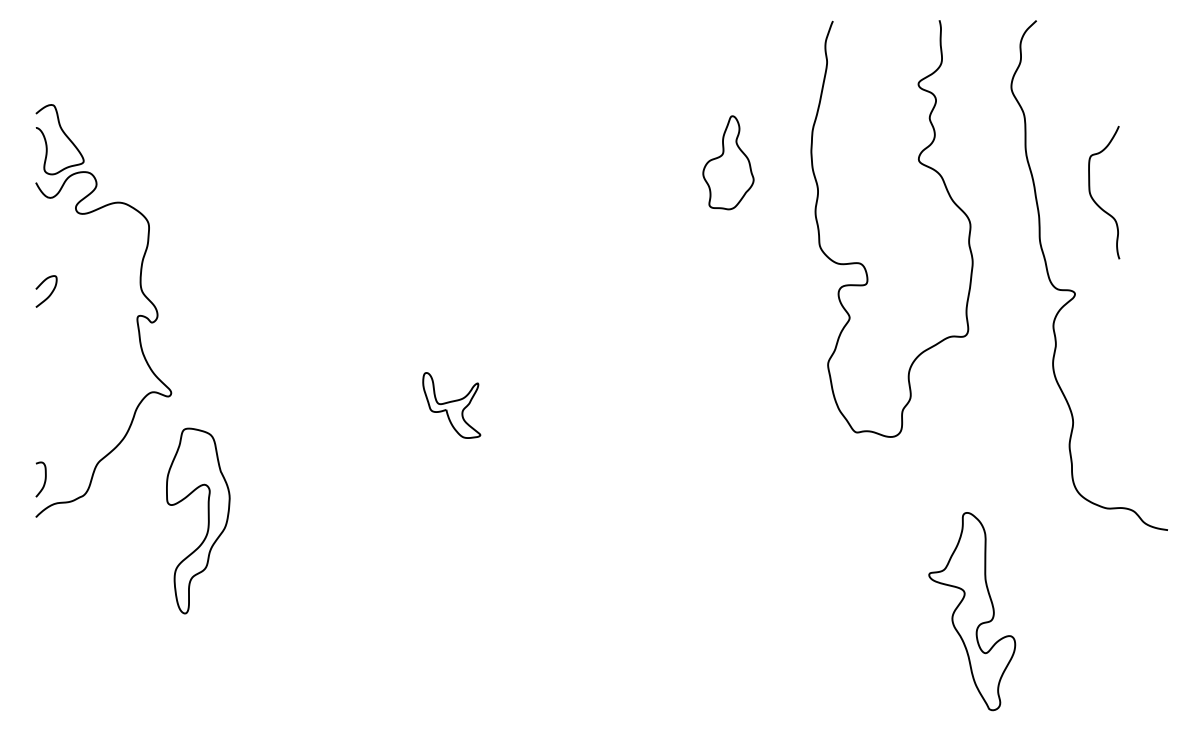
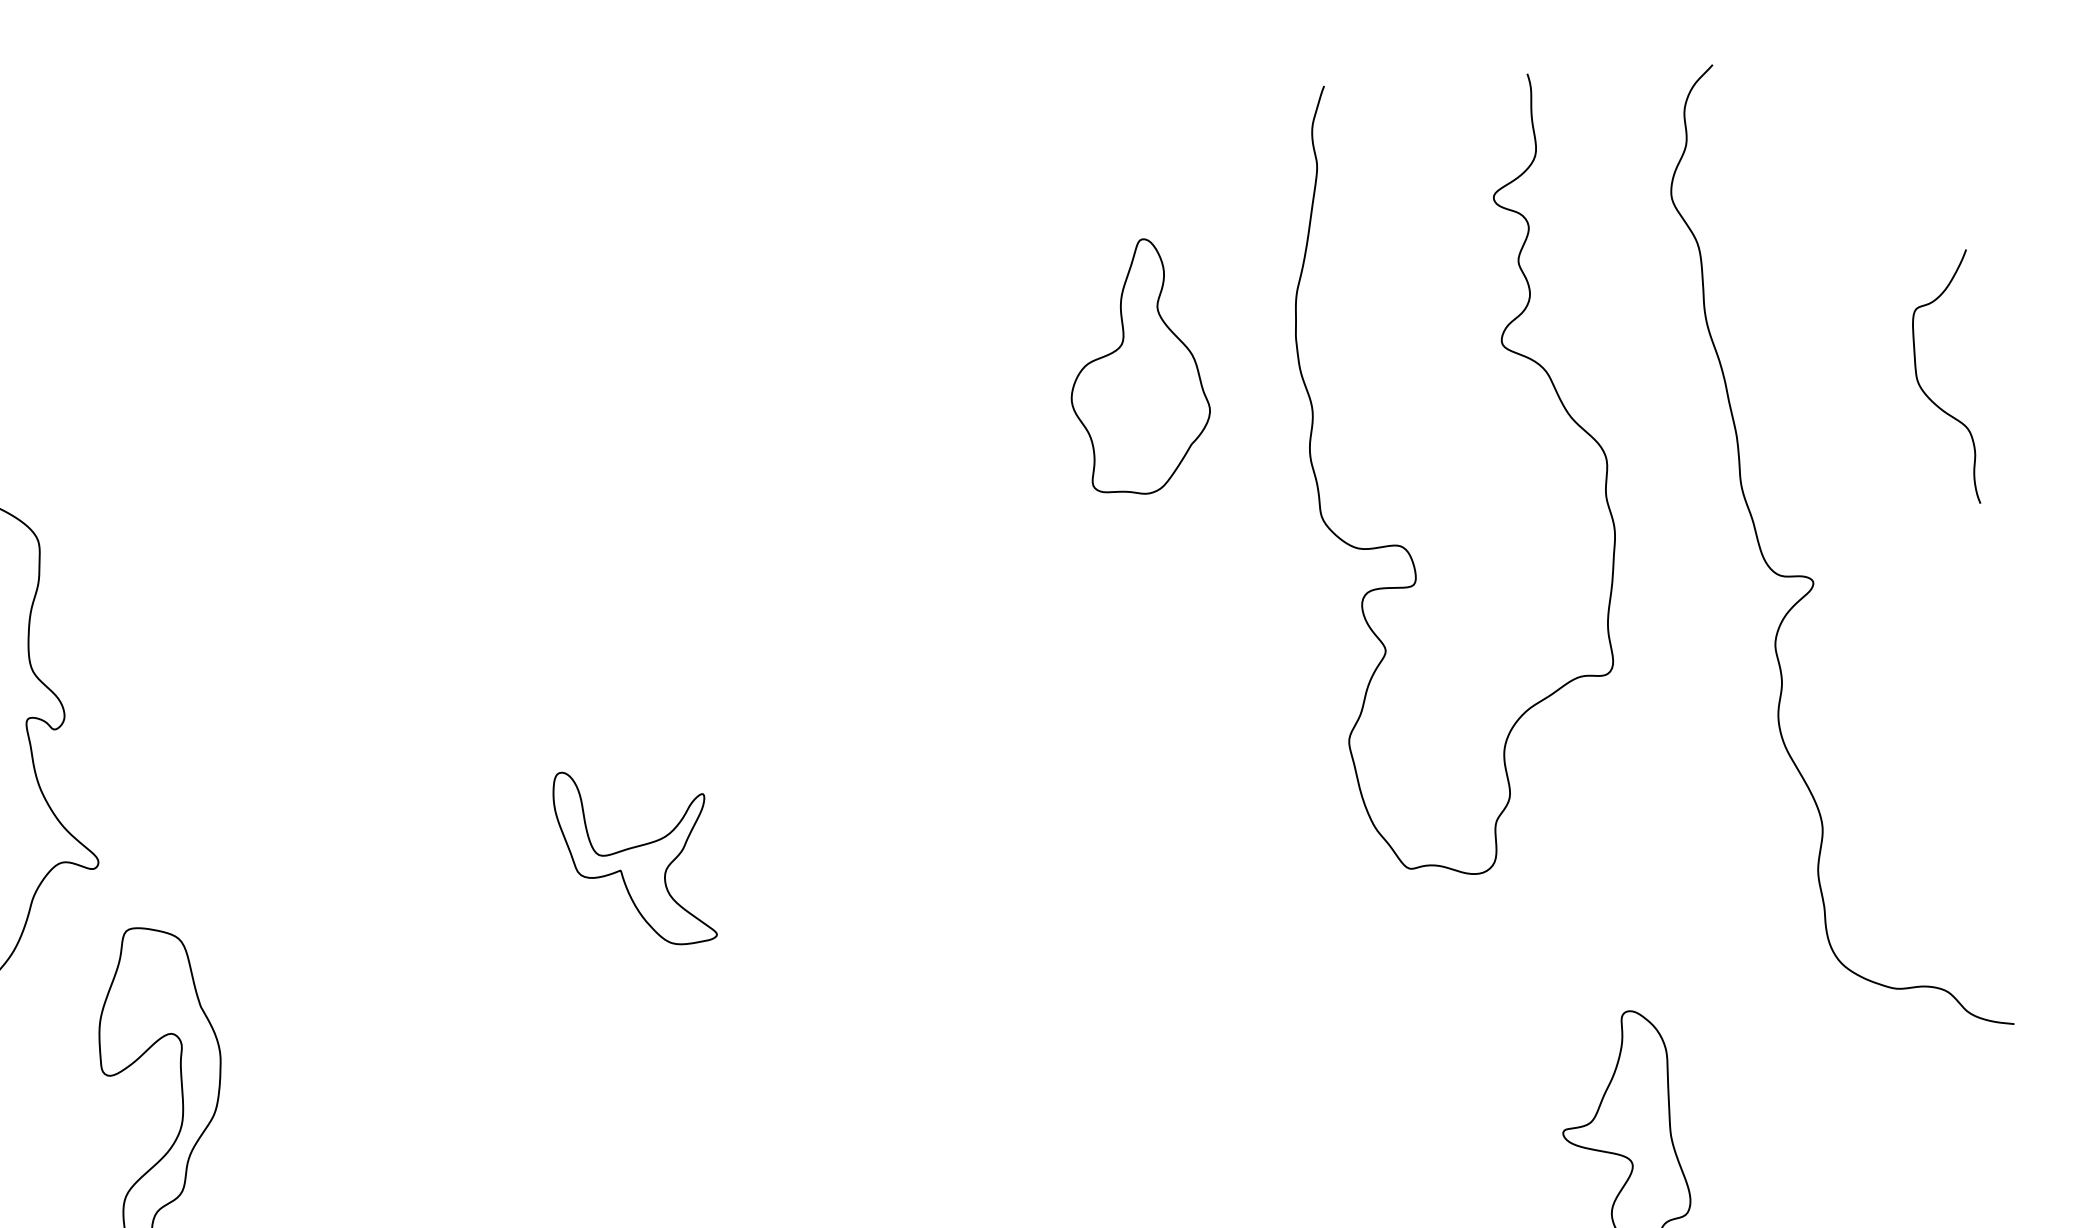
part: (728, 162) -> (1138, 366), size x1.43
curve: (1094, 199) -> (1926, 392), moved
part: (451, 405) -> (634, 857), size x1.43

